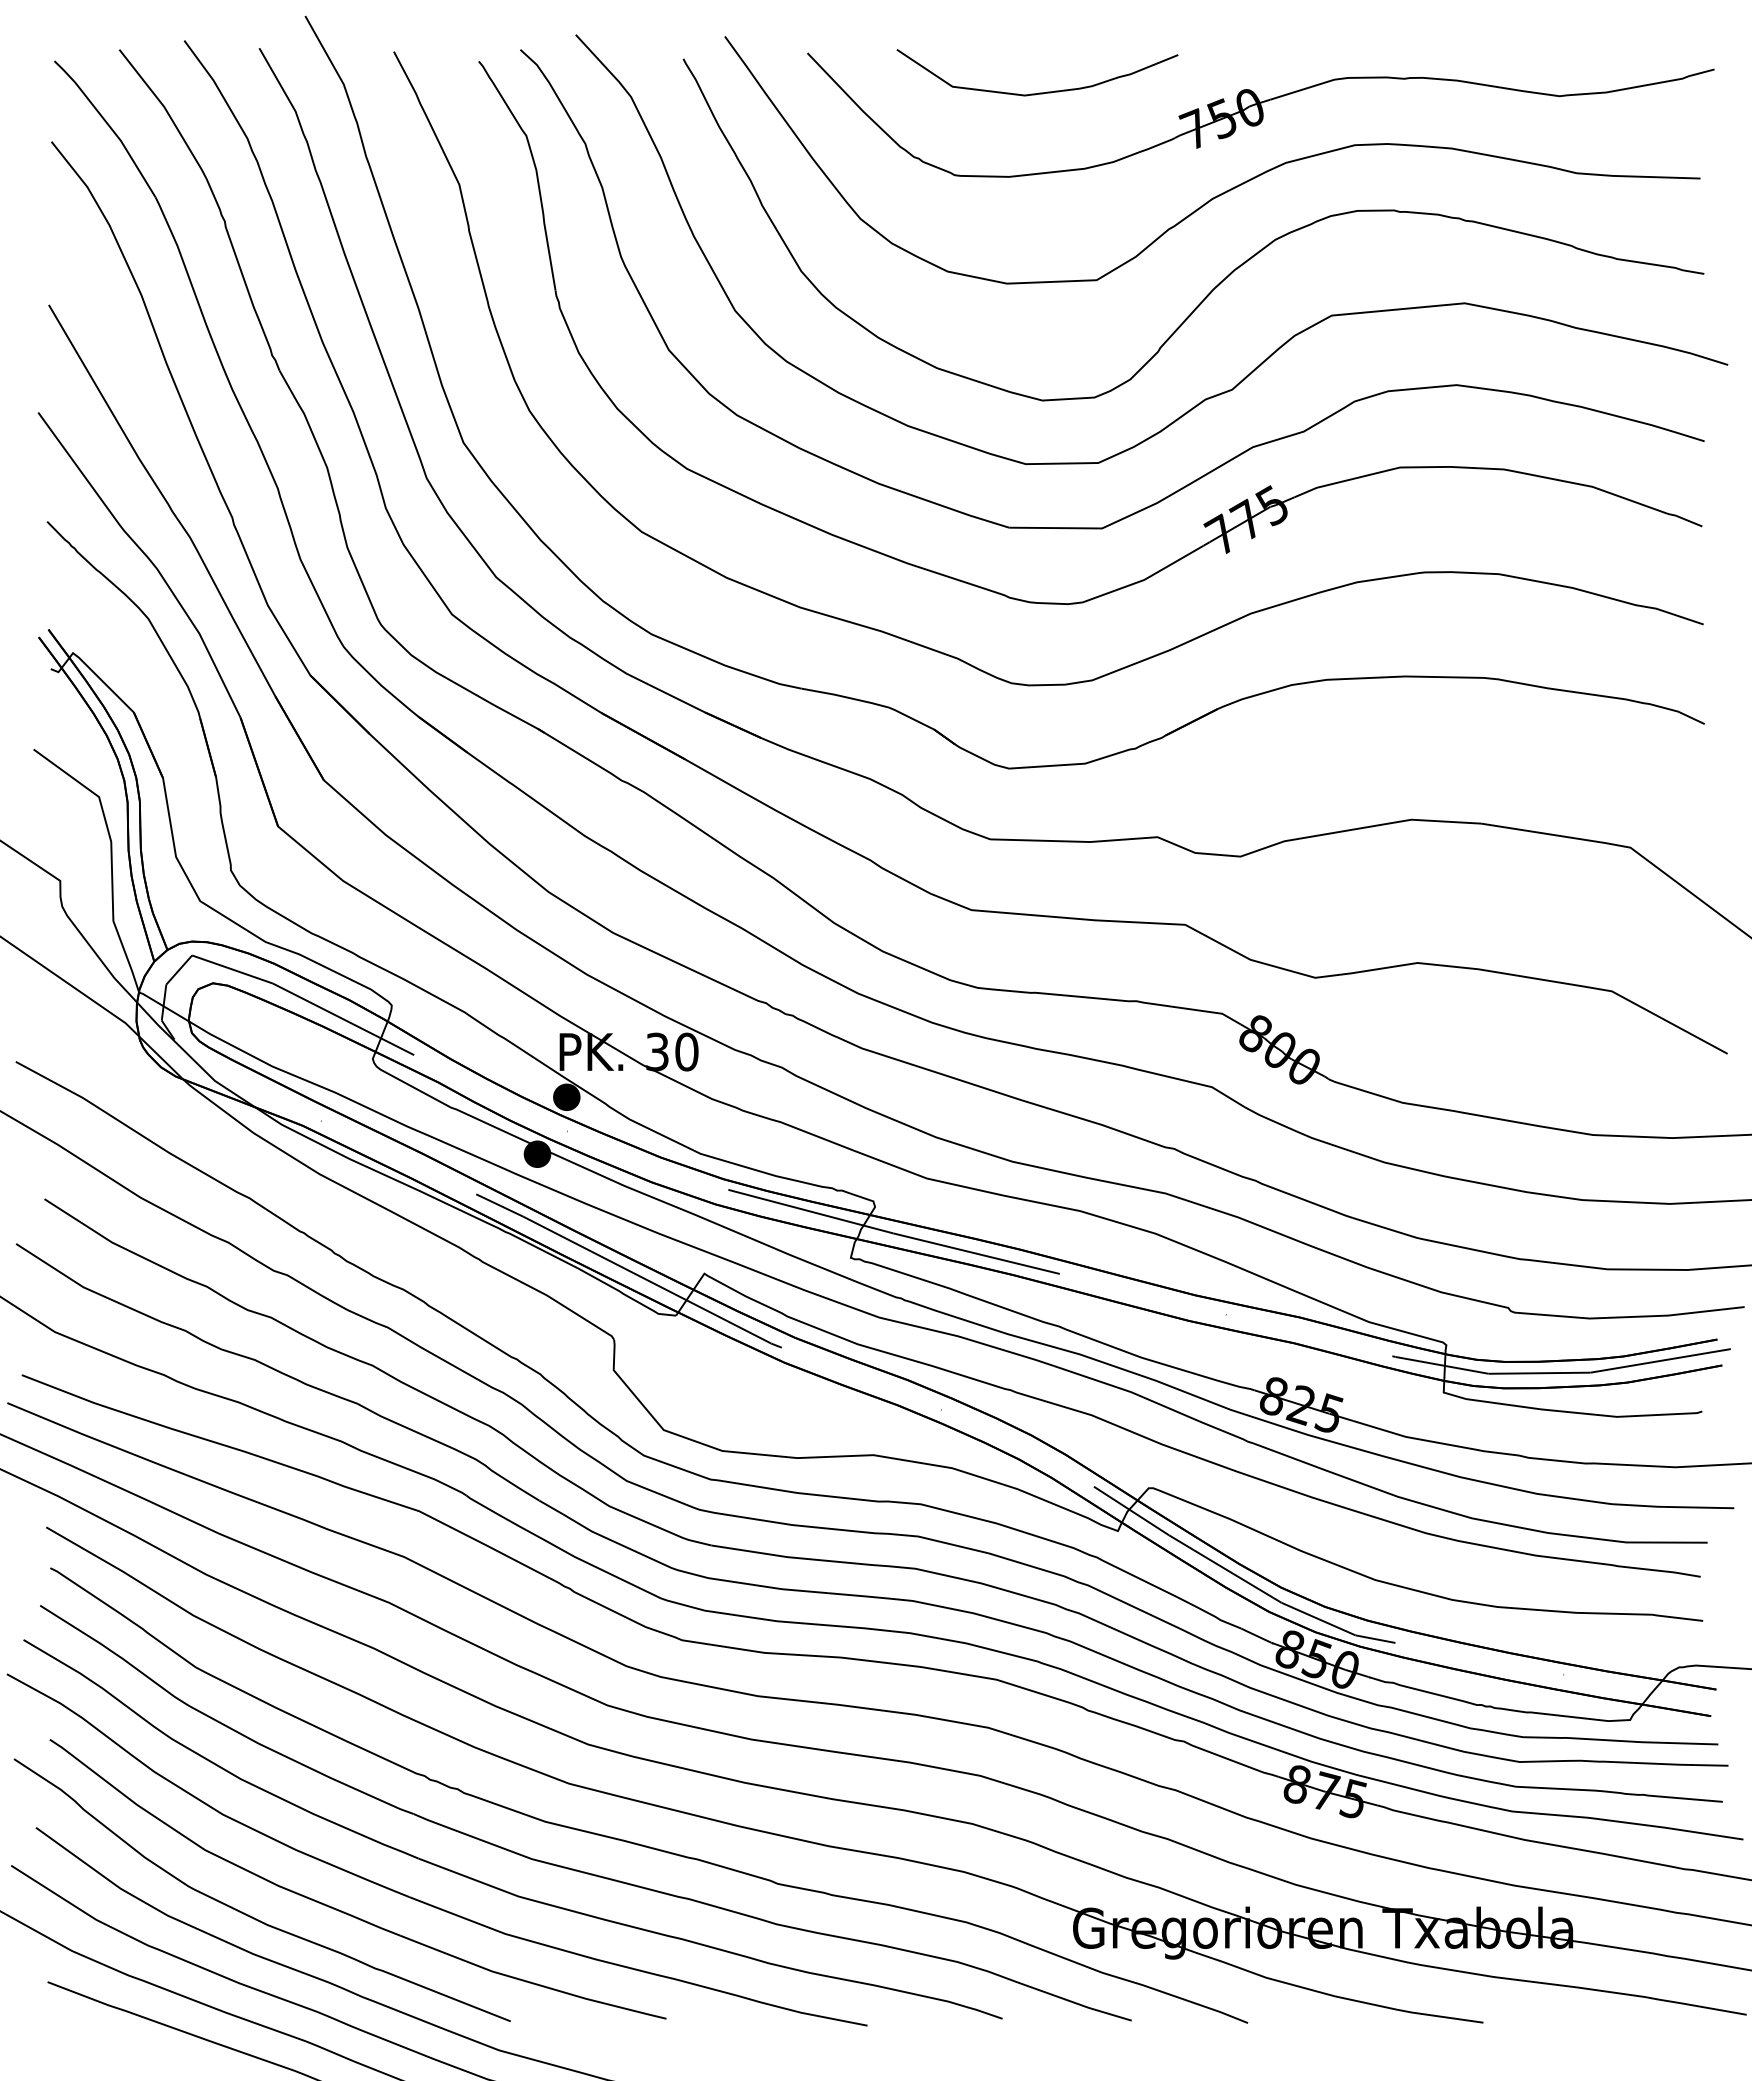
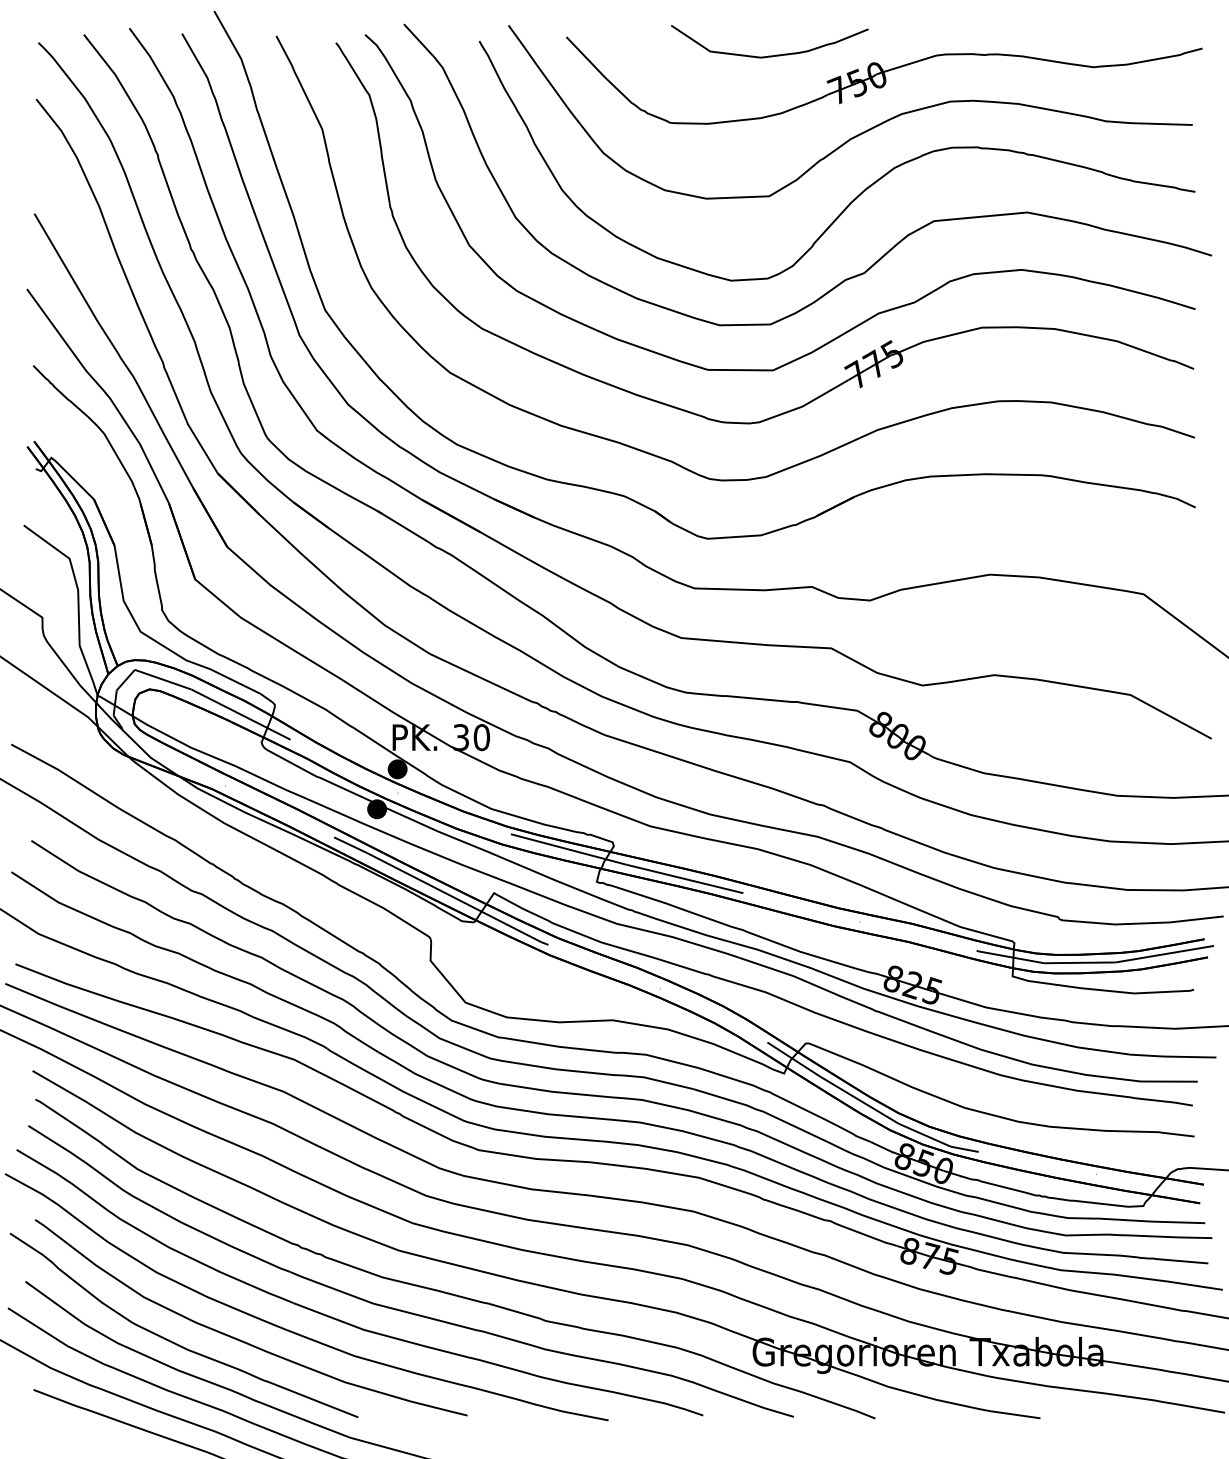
curve: (1038, 92) -> (770, 55), moved

